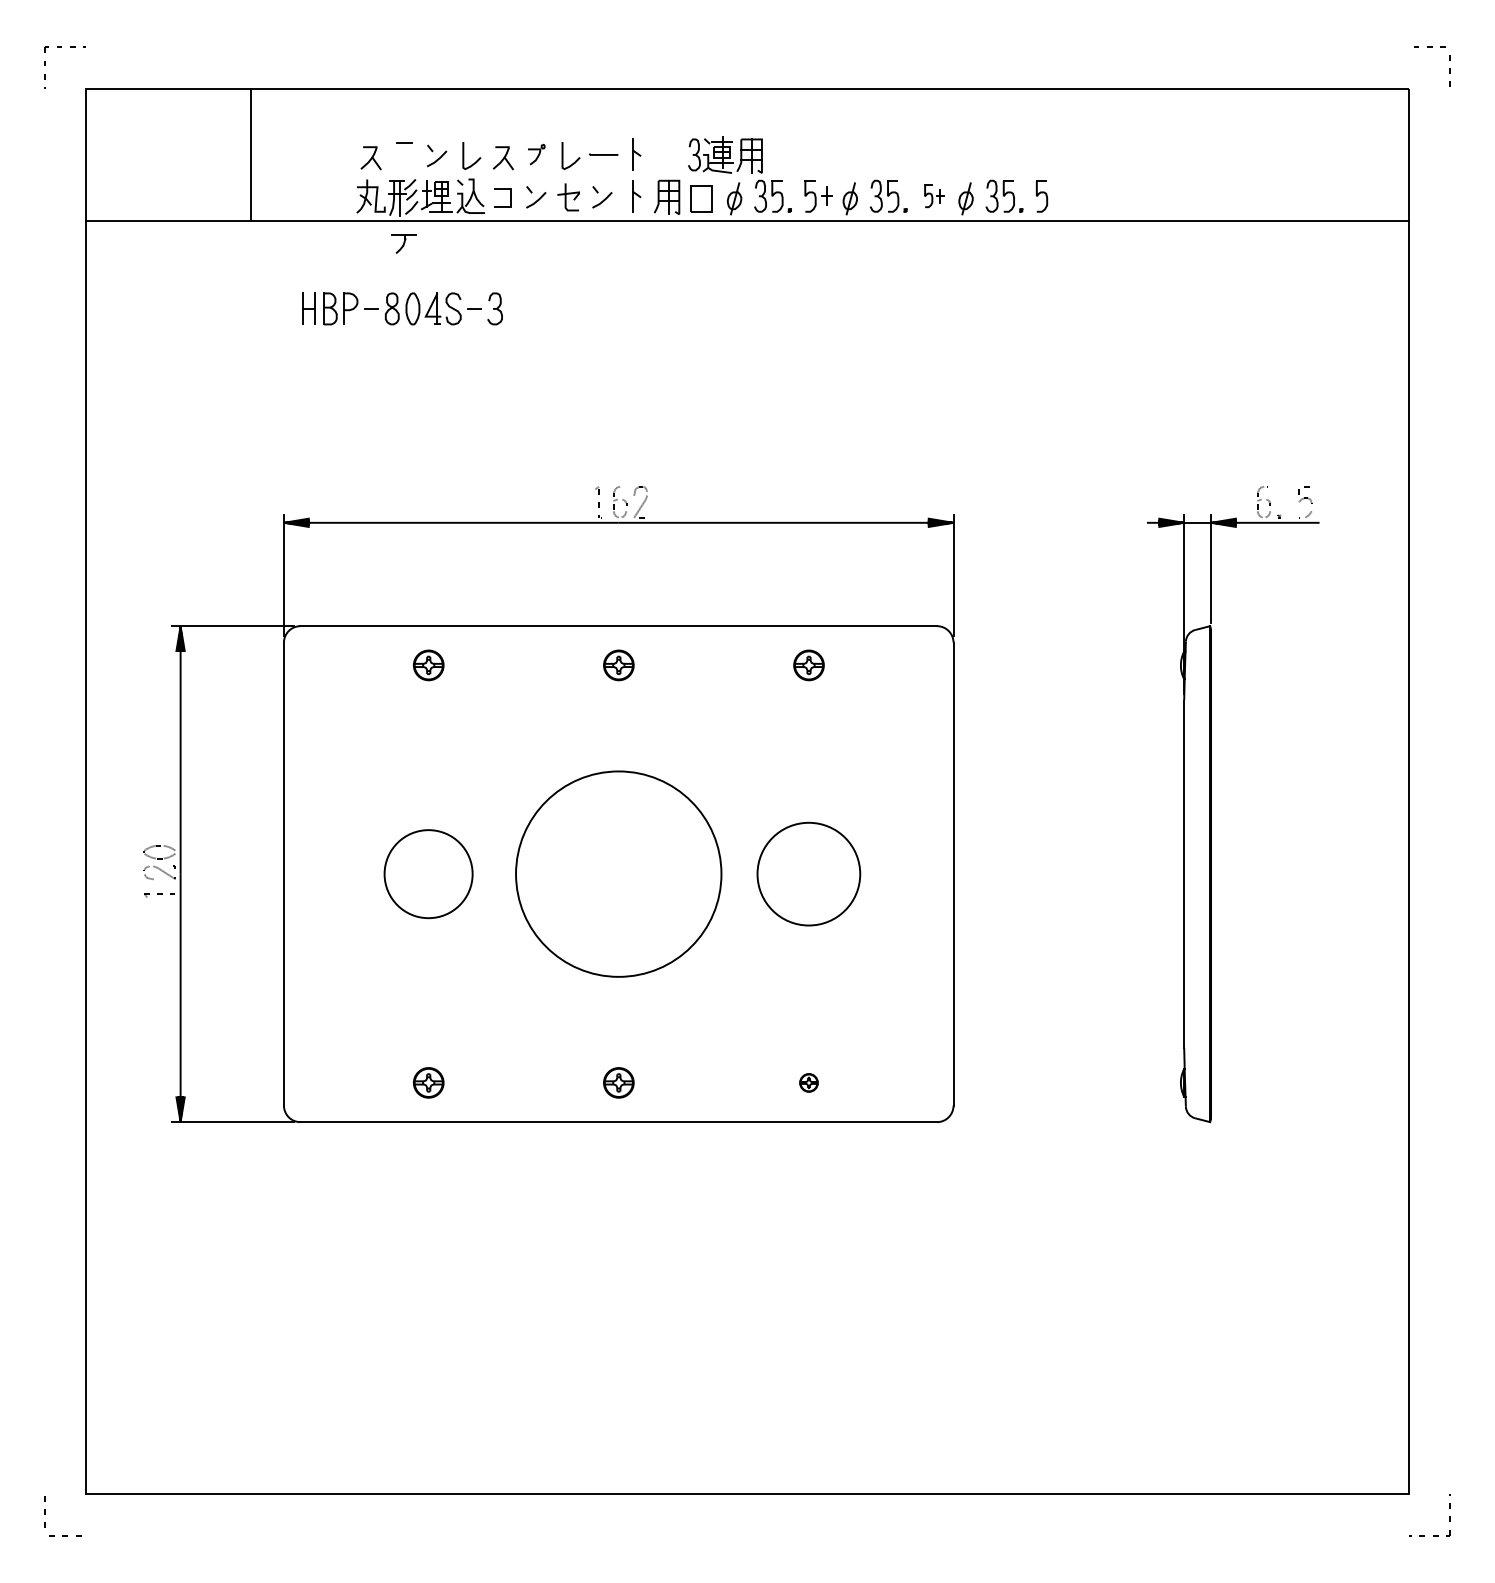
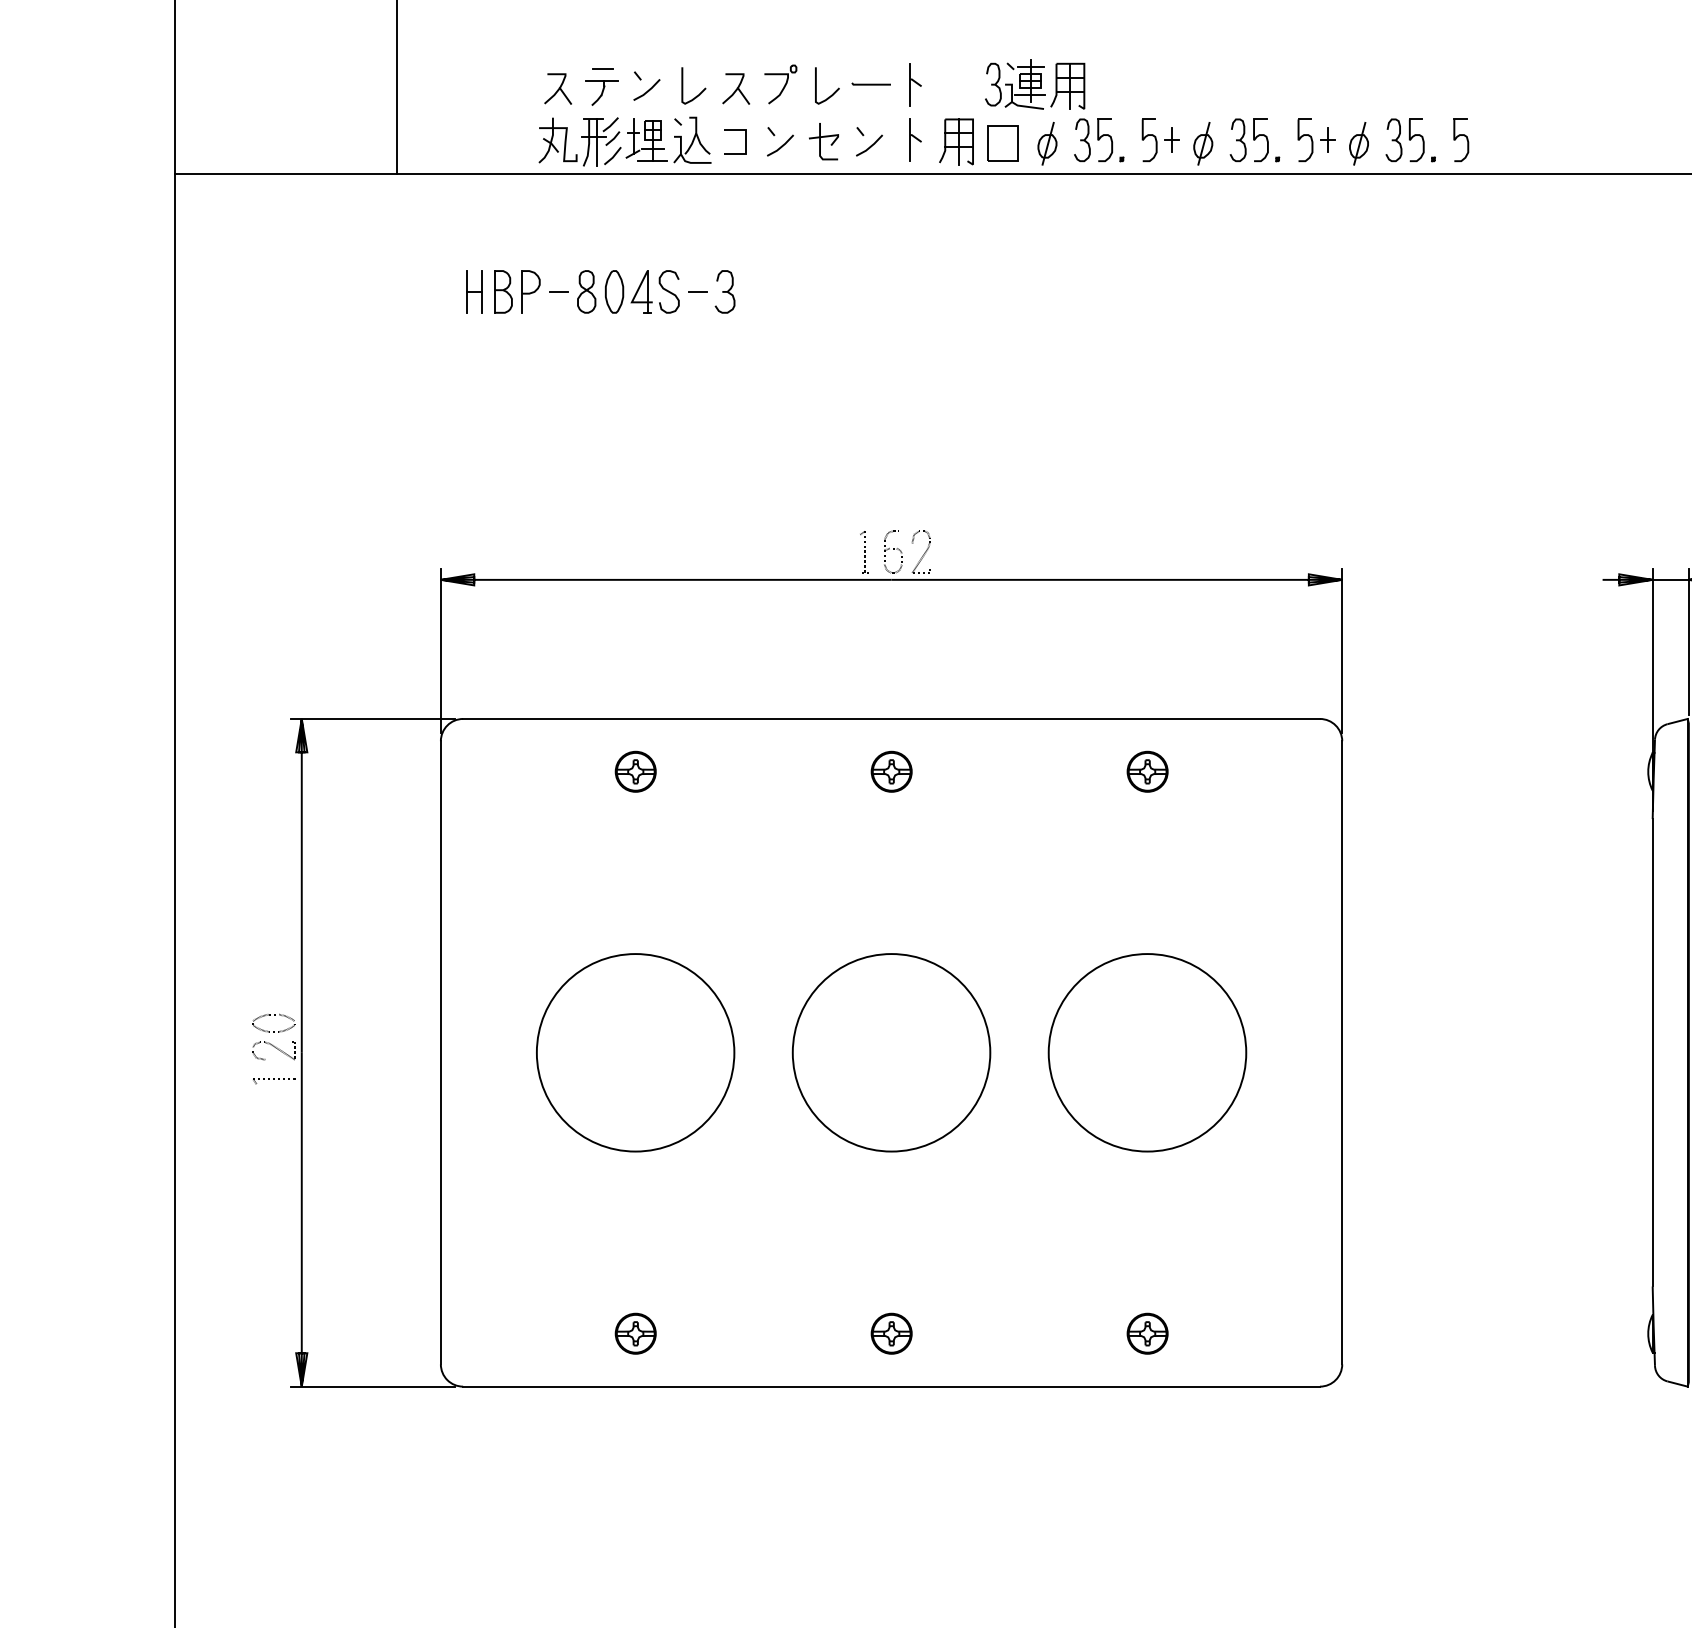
part: (536, 154) -> (780, 84), size x1.43
part: (934, 196) -> (1316, 140), size x1.43
part: (403, 243) -> (601, 92), moved
circle: (428, 873) -> (635, 1051), size x1.67
circle: (618, 873) -> (891, 1051), size x0.71
circle: (808, 873) -> (1146, 1051), size x1.43
part: (808, 1082) -> (1146, 1333), size x1.67

